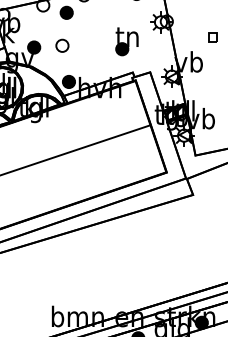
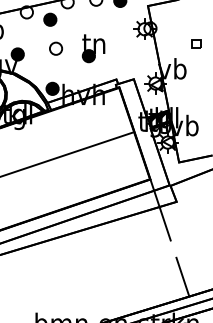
part: (126, 41) -> (93, 48), moved
part: (62, 45) -> (56, 48), moved
line: (185, 230) -> (169, 237), added

